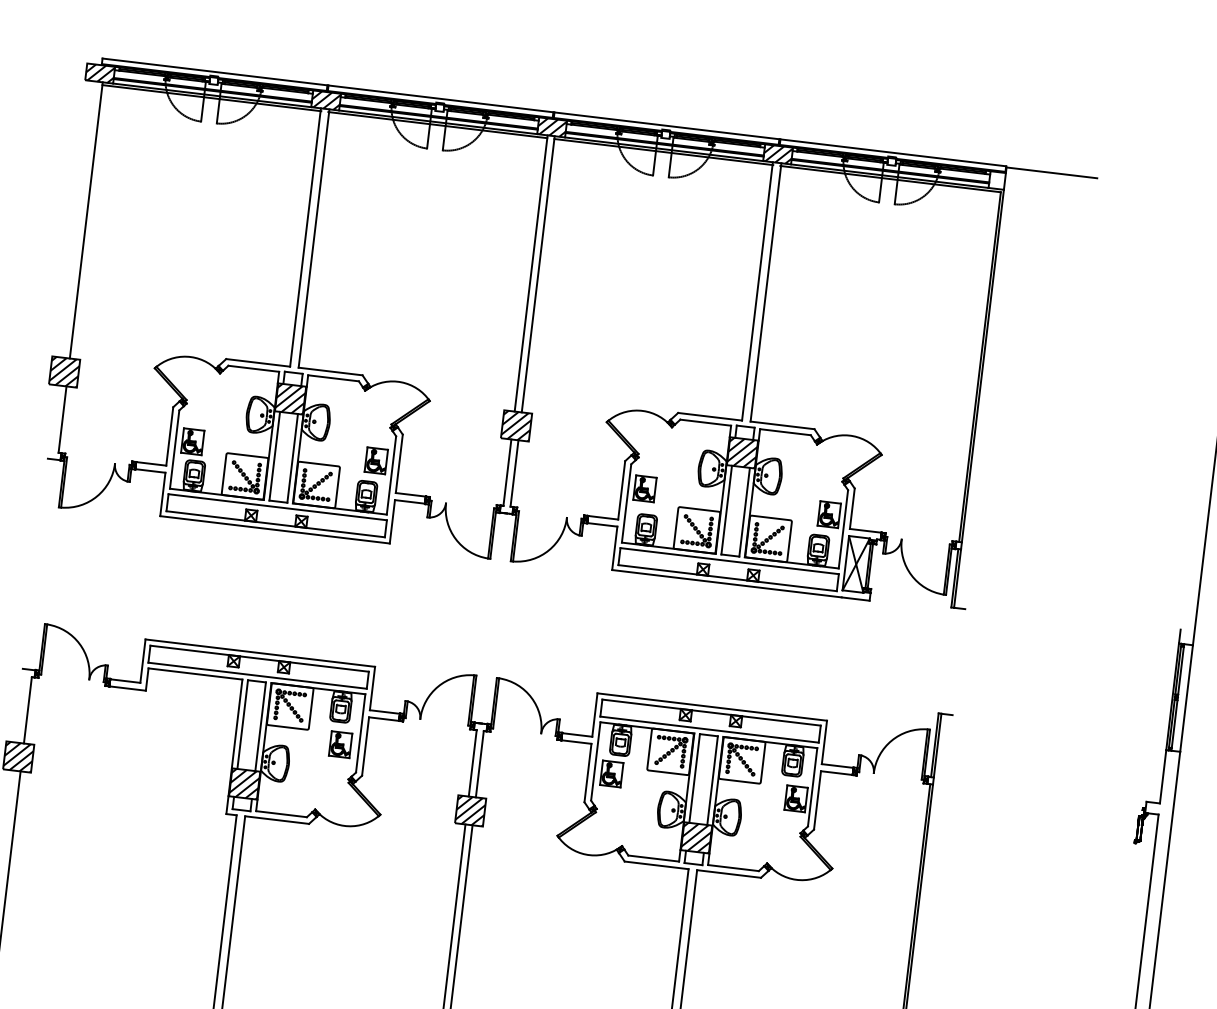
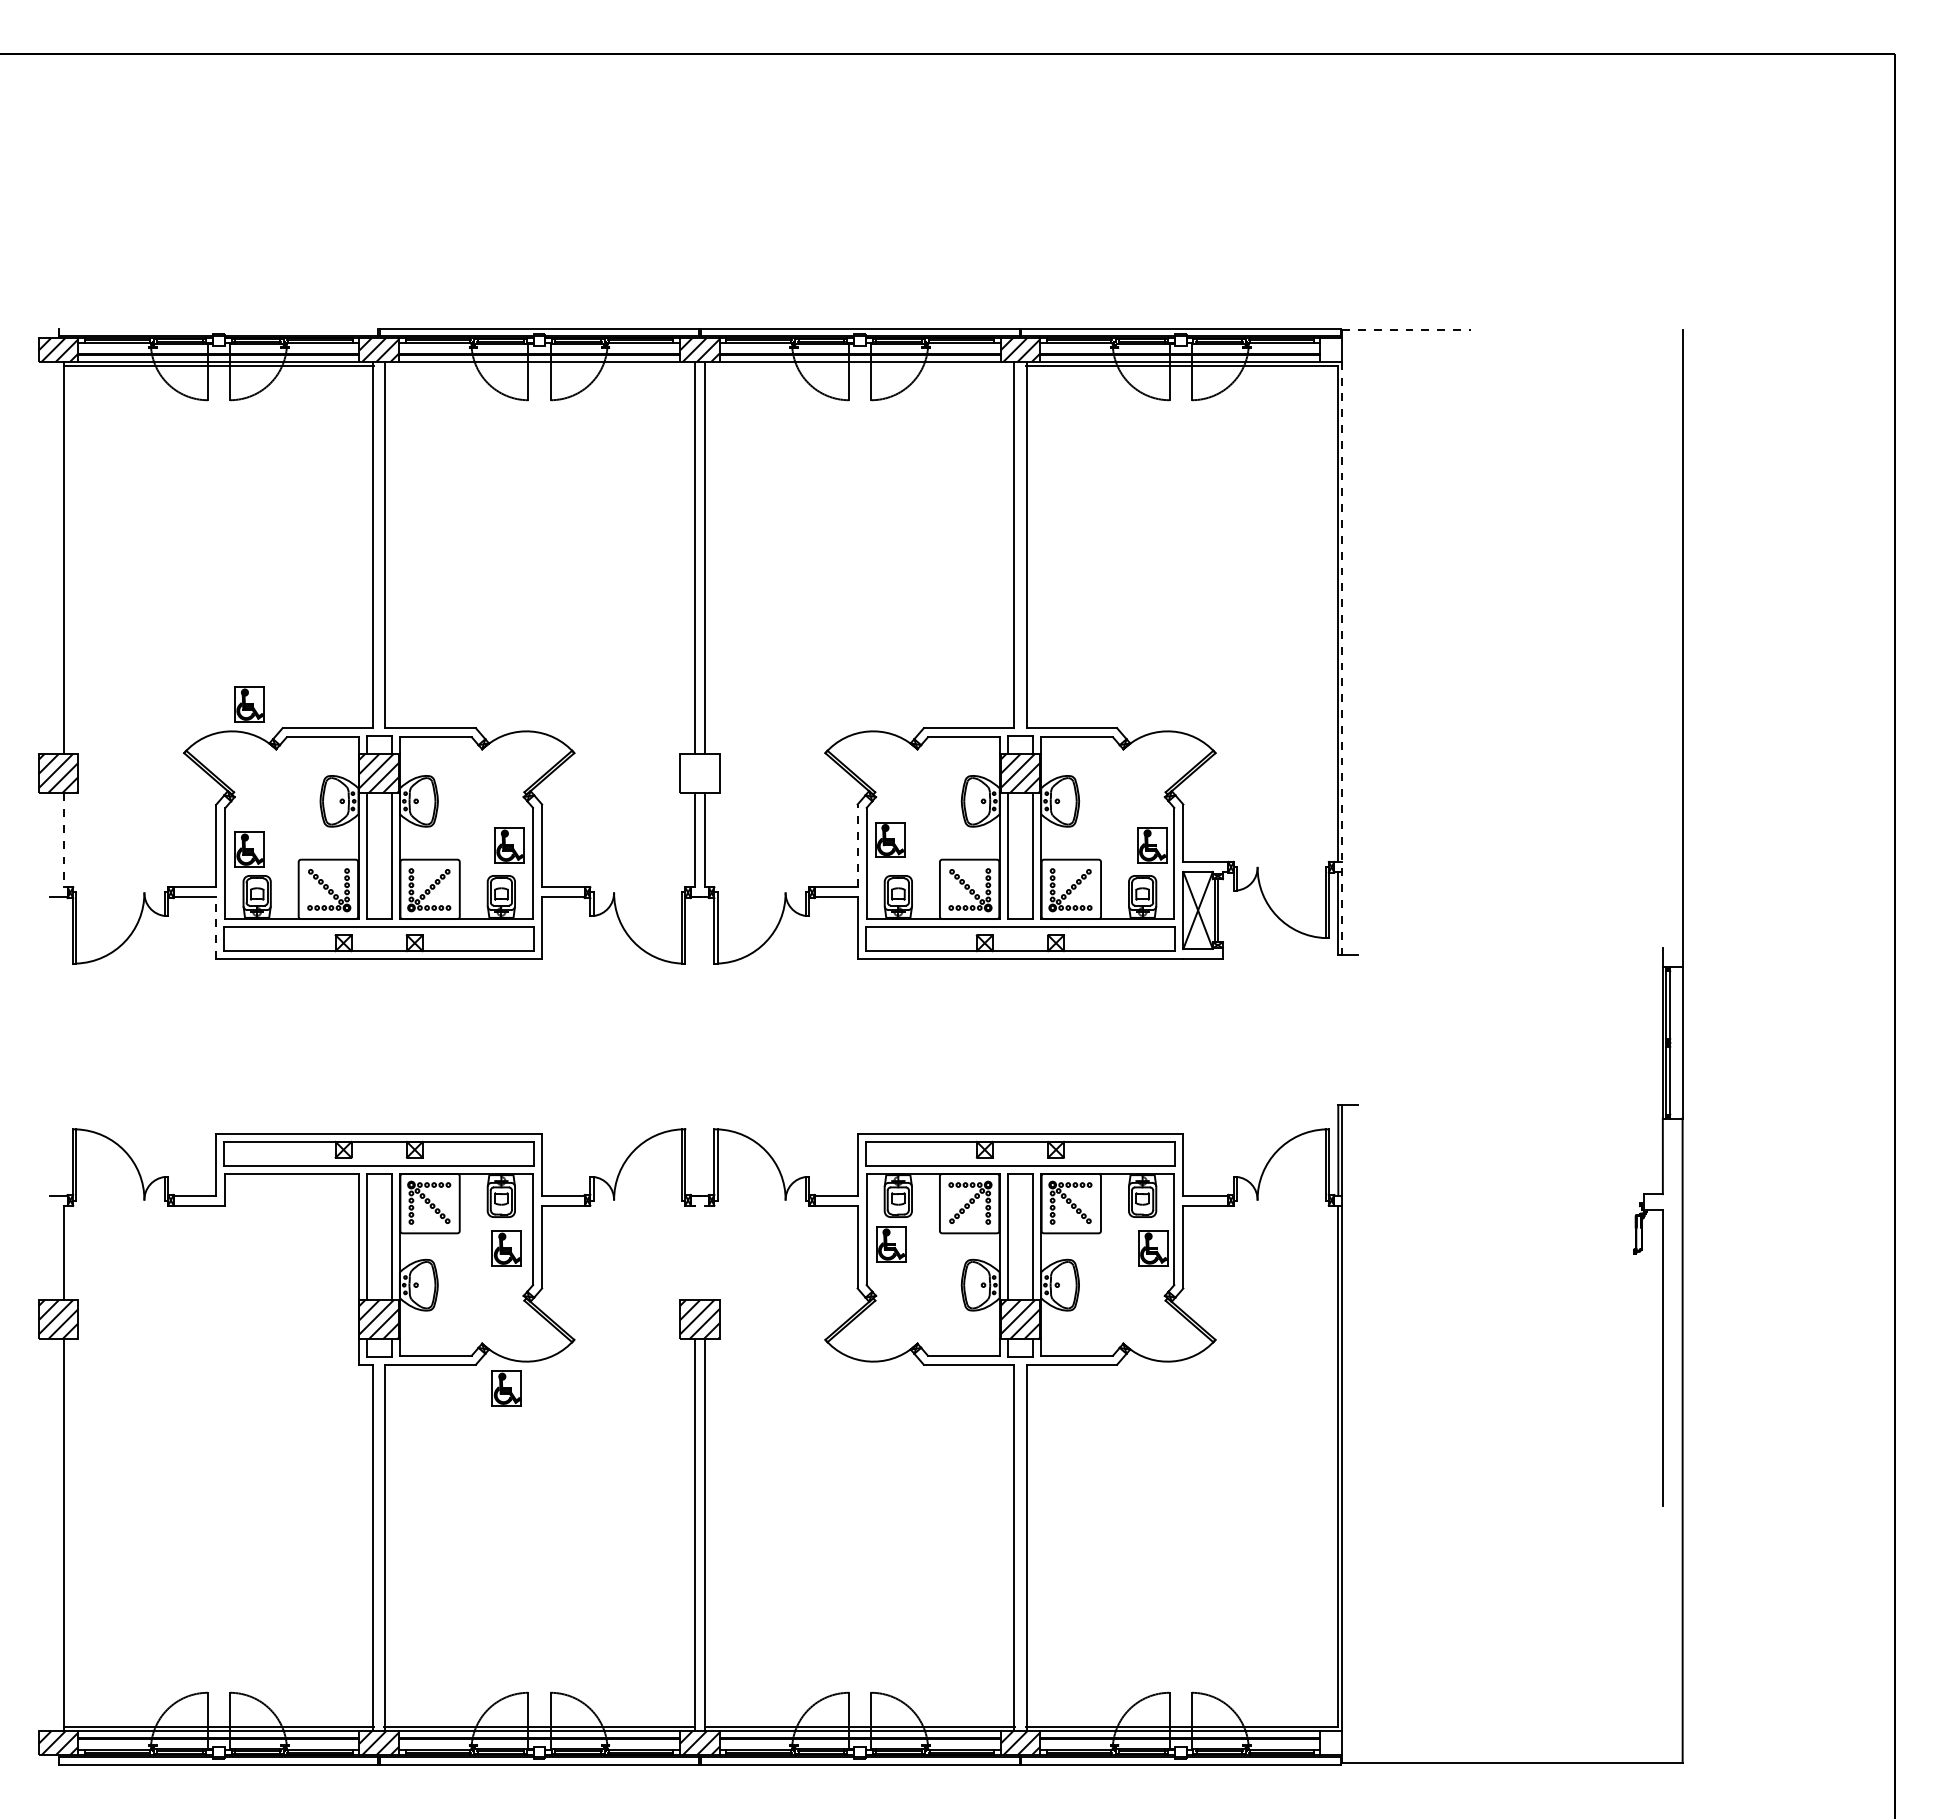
line: (214, 71) -> (218, 328), removed
line: (437, 124) -> (539, 365), removed
line: (663, 151) -> (859, 365), removed
line: (1052, 173) -> (1407, 330), solid -> dashed
part: (204, 339) -> (249, 704), added
line: (979, 398) -> (1342, 658), solid -> dashed
line: (62, 419) -> (63, 840), solid -> dashed
hatch: (516, 425) -> (699, 773), removed
line: (621, 490) -> (857, 845), solid -> dashed
line: (162, 494) -> (216, 928), solid -> dashed
line: (472, 763) -> (694, 1252), removed
line: (479, 764) -> (704, 1252), removed
part: (328, 843) -> (506, 1388), added

